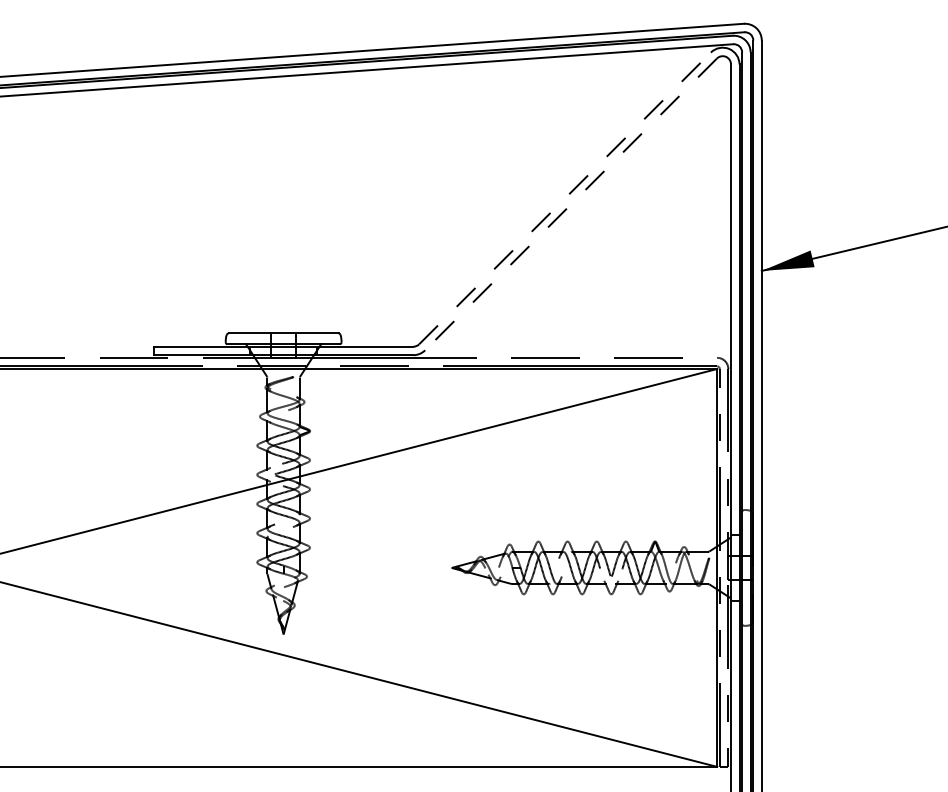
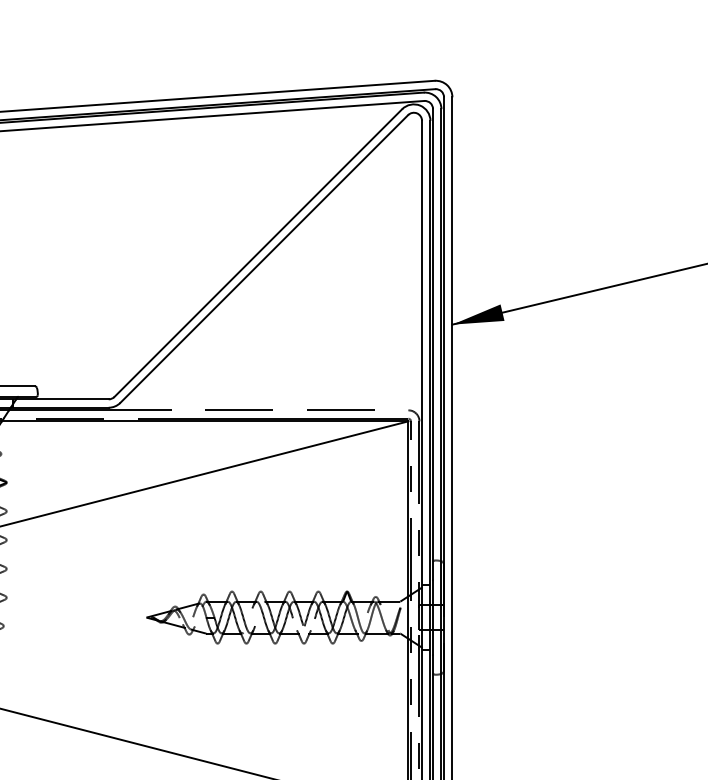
line: (565, 198) -> (258, 253), dashed -> solid
line: (570, 204) -> (263, 259), dashed -> solid

